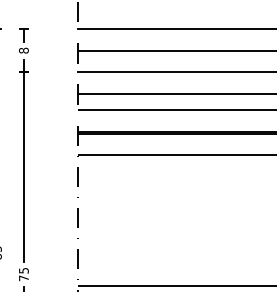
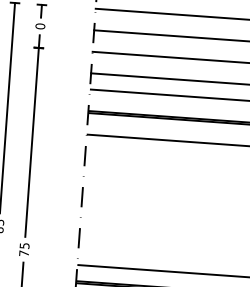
text: (23, 50) -> (39, 26), 8 -> 0

